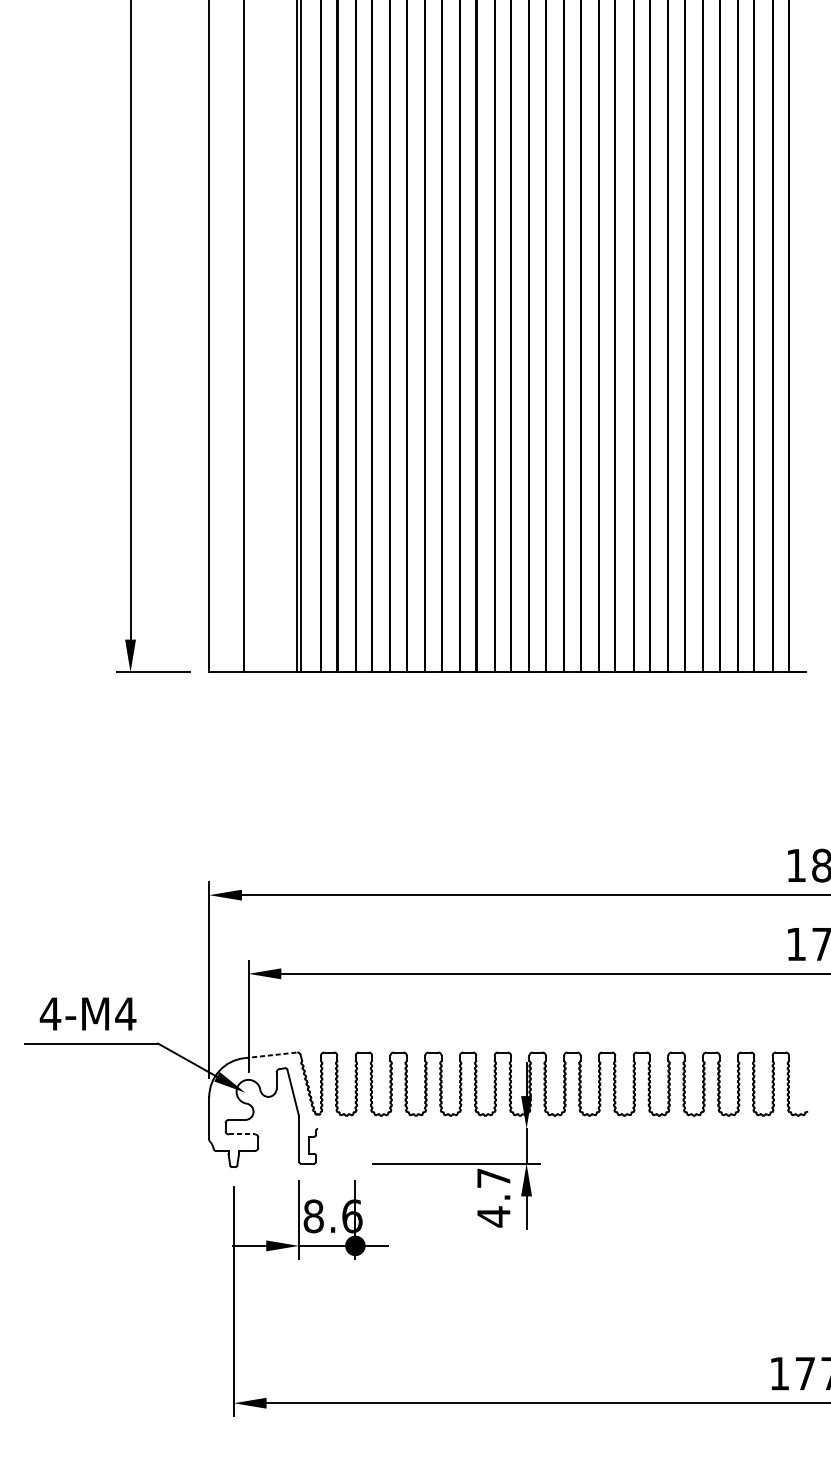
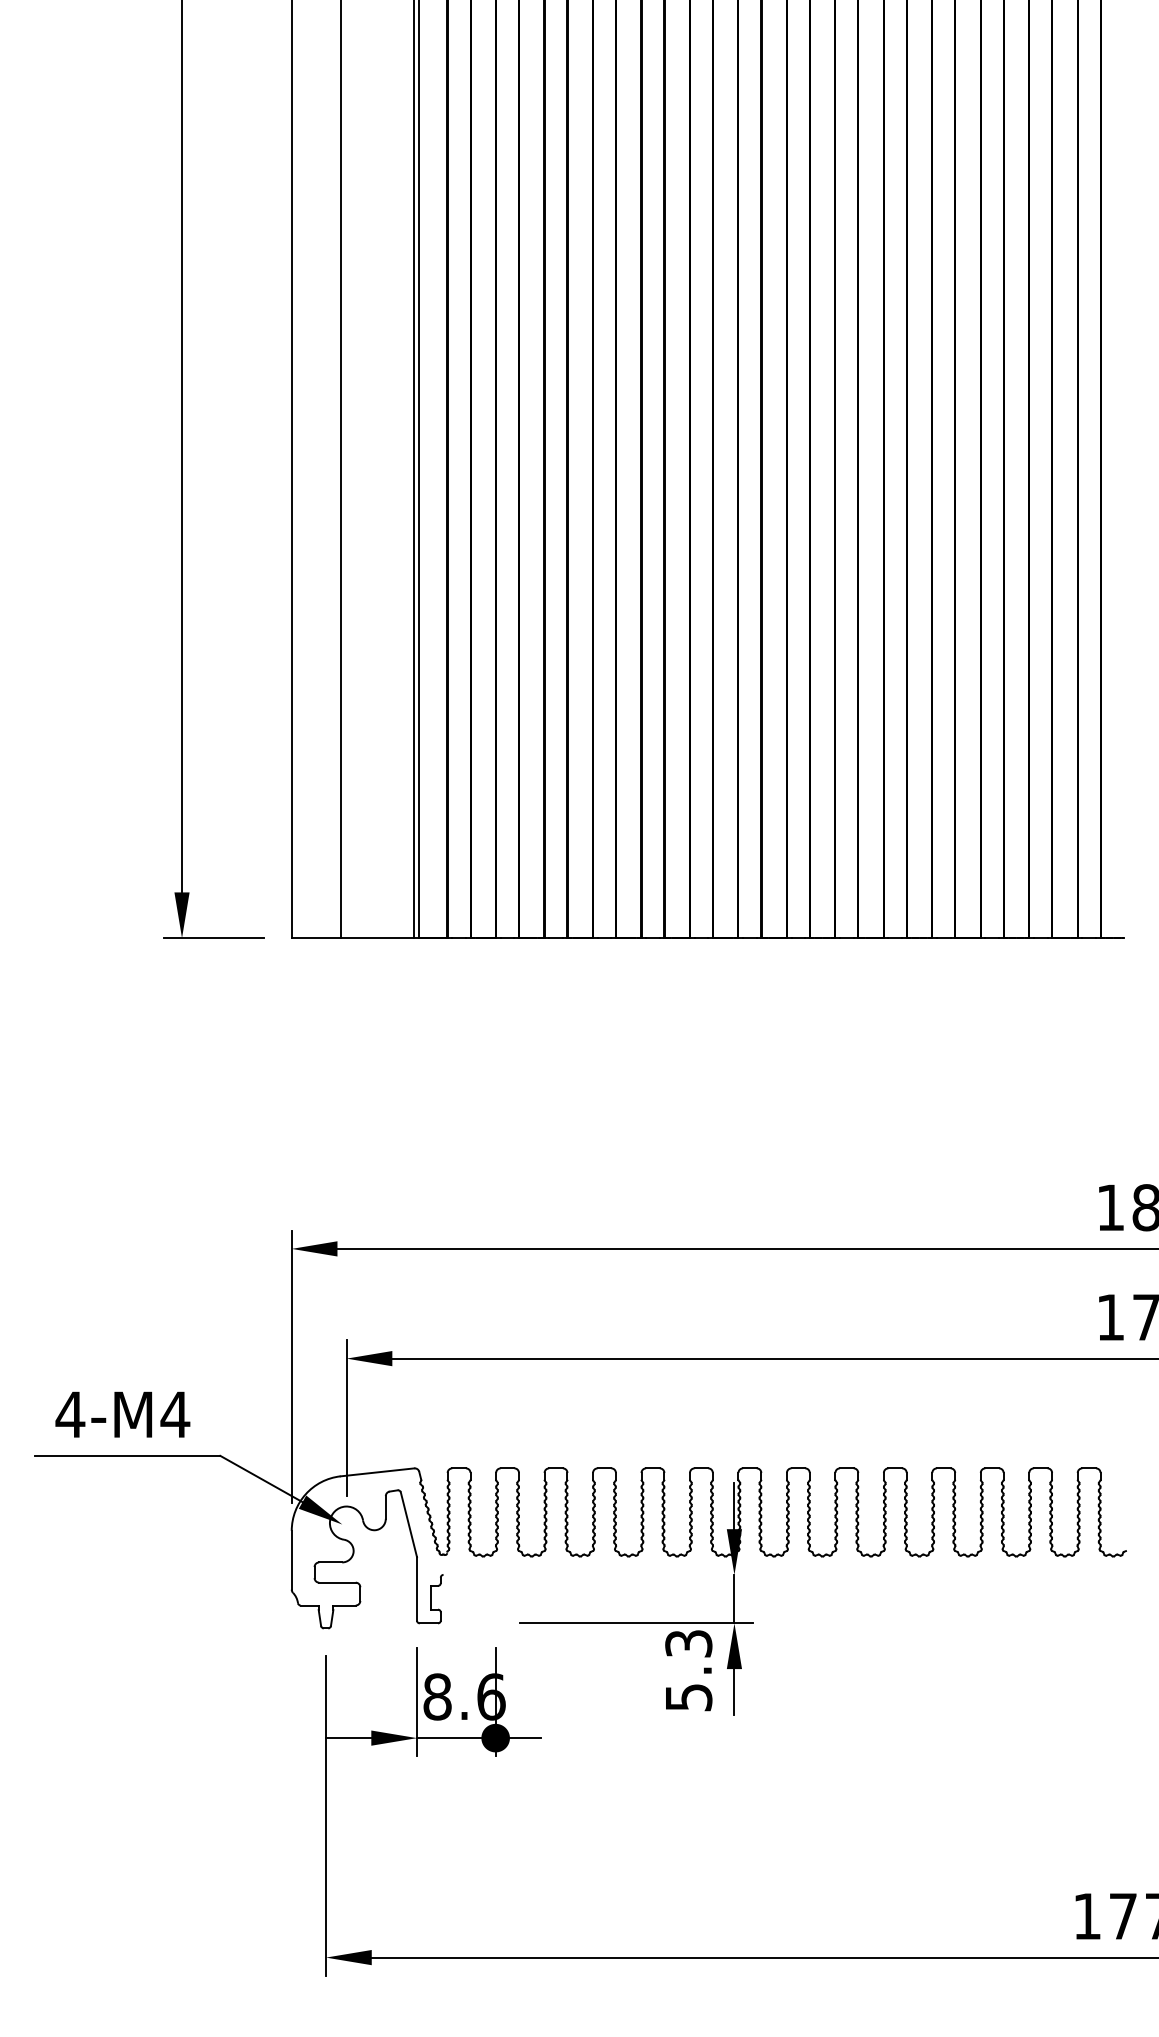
line: (271, 1055) -> (378, 1472), dashed -> solid
line: (242, 1134) -> (337, 1582), dashed -> solid
text: (493, 1198) -> (688, 1671), 4.7 -> 5.3

